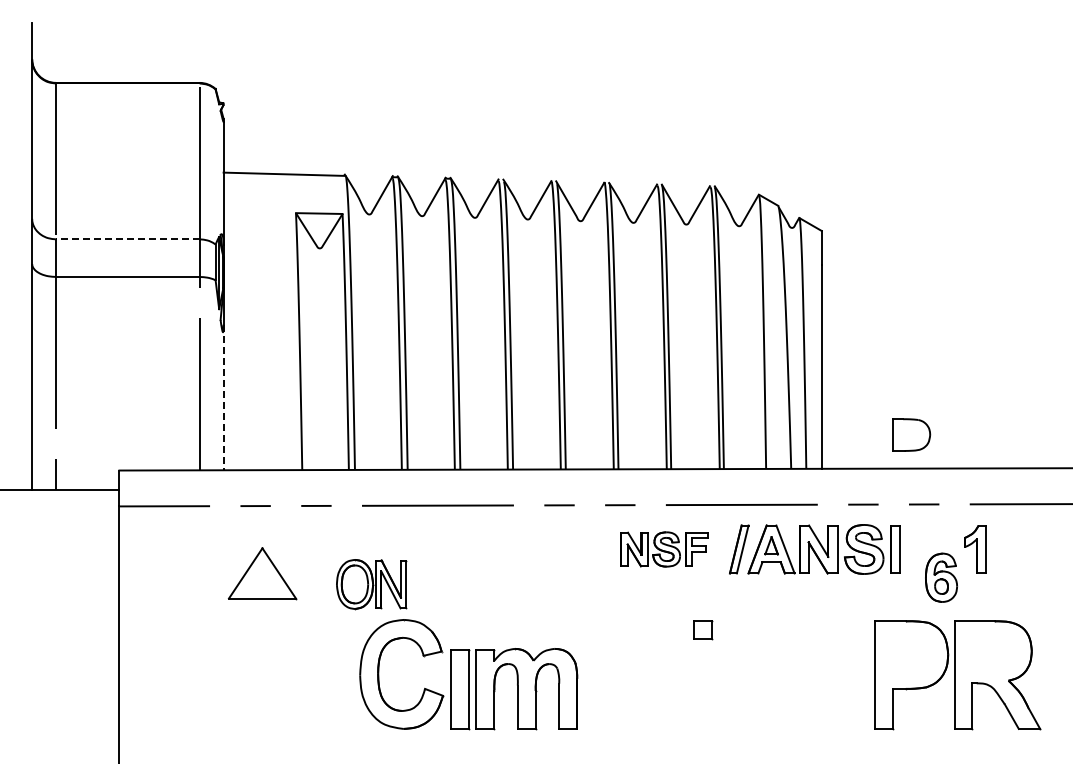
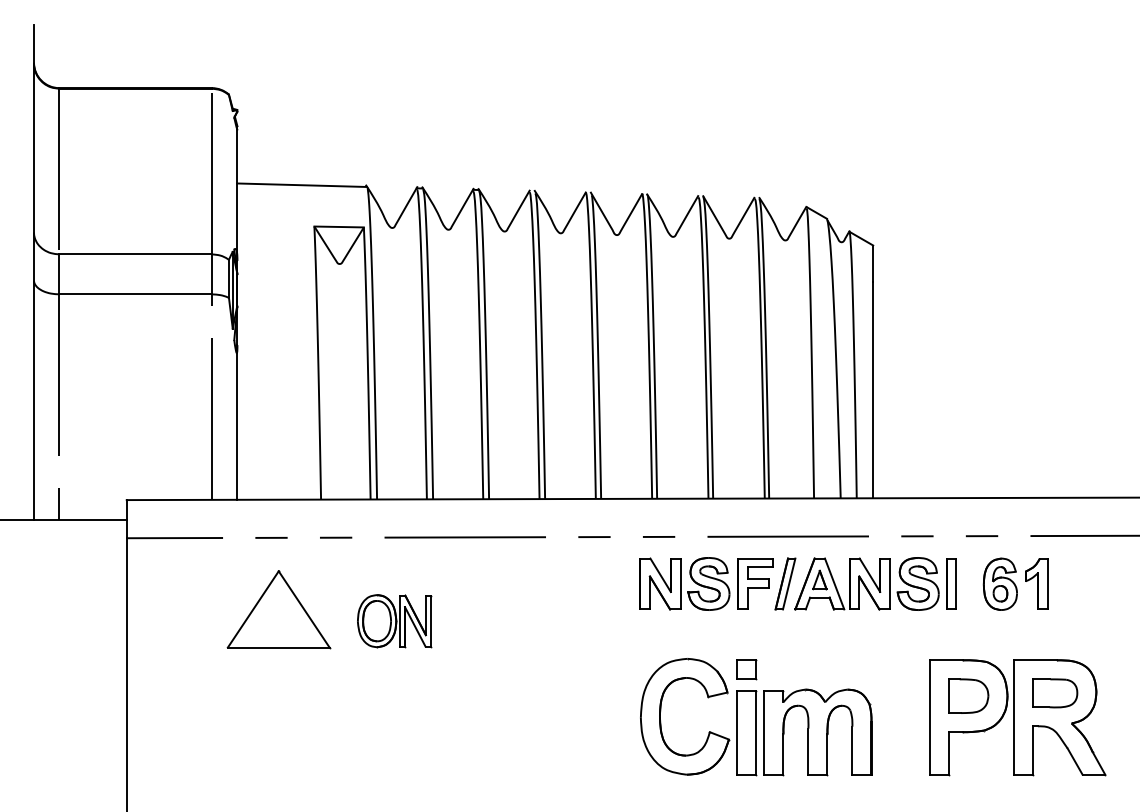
line: (127, 239) -> (135, 254), dashed -> solid
line: (223, 397) -> (237, 422), dashed -> solid
part: (911, 434) -> (968, 695), moved
part: (664, 549) -> (706, 584), size x1.43
part: (262, 573) -> (278, 609), size x1.43
part: (941, 577) -> (1000, 584), moved
part: (992, 652) -> (1054, 693), added
part: (468, 674) -> (755, 716), moved

